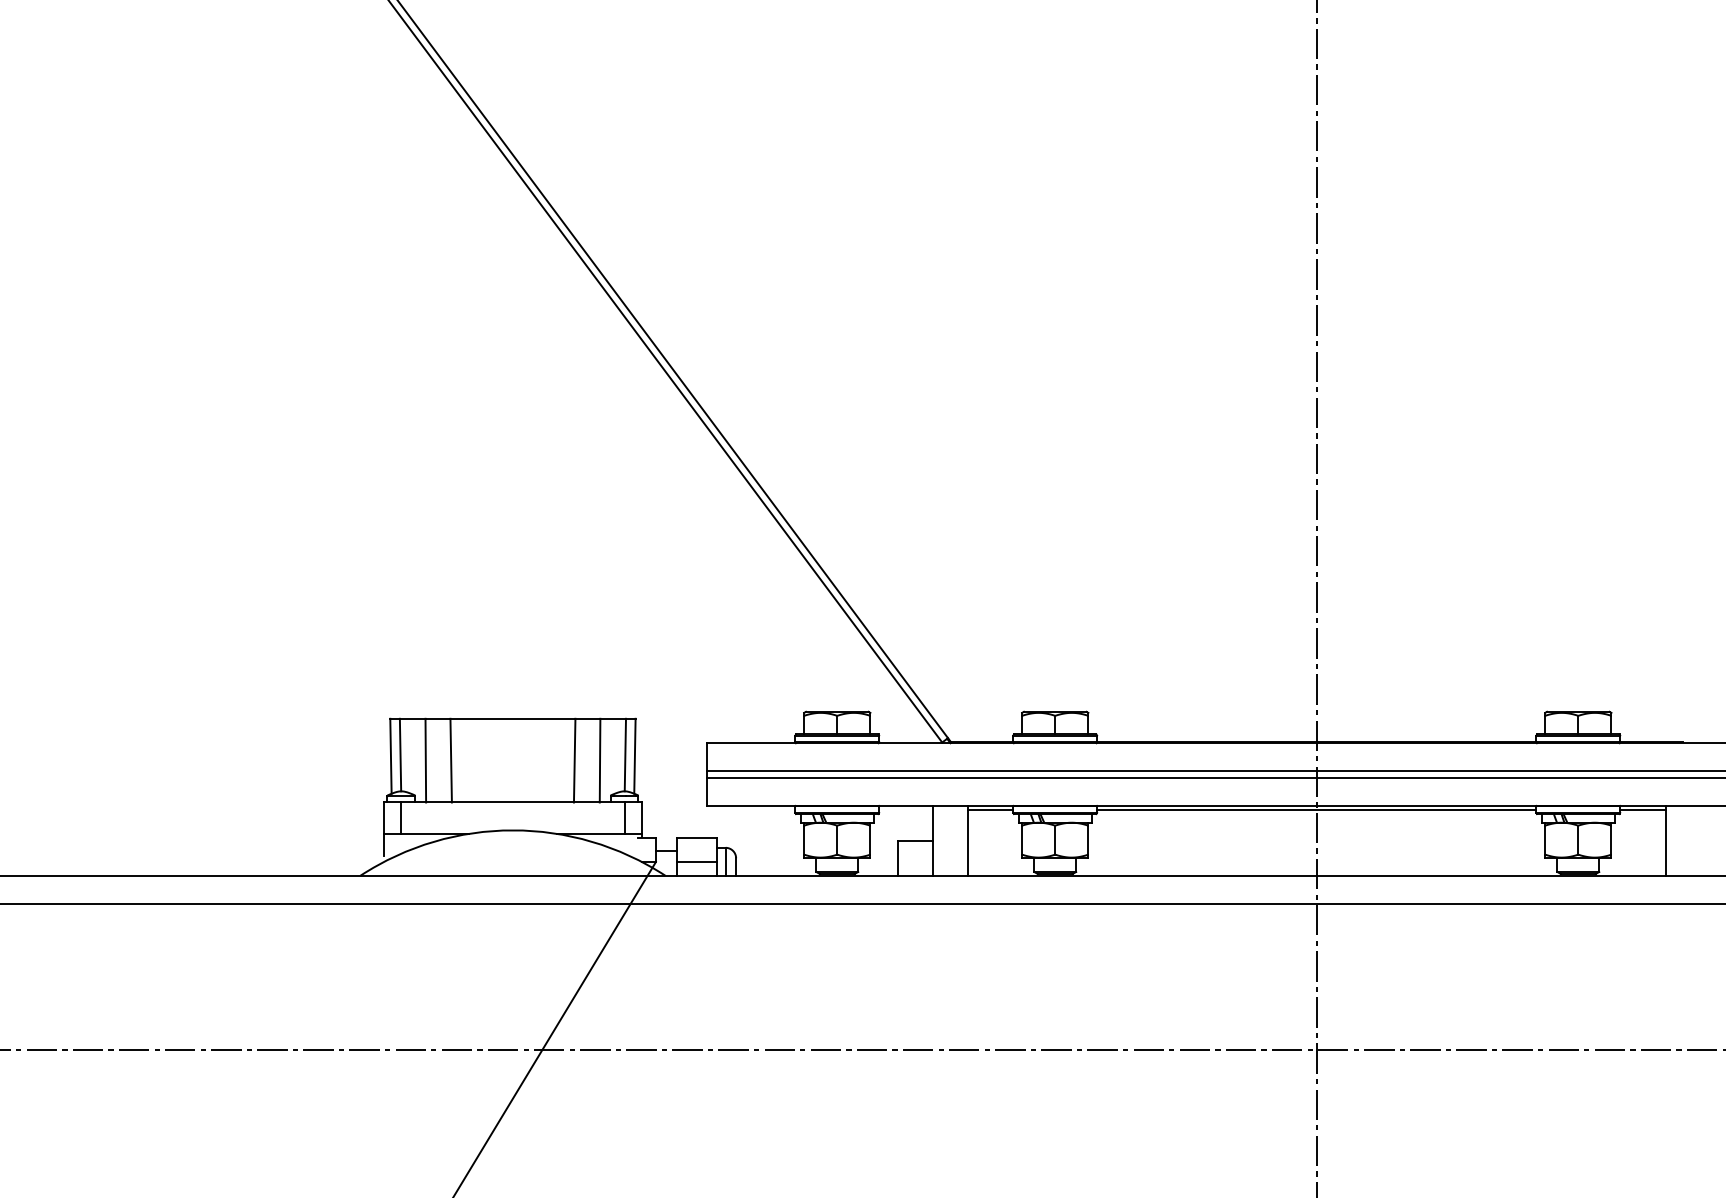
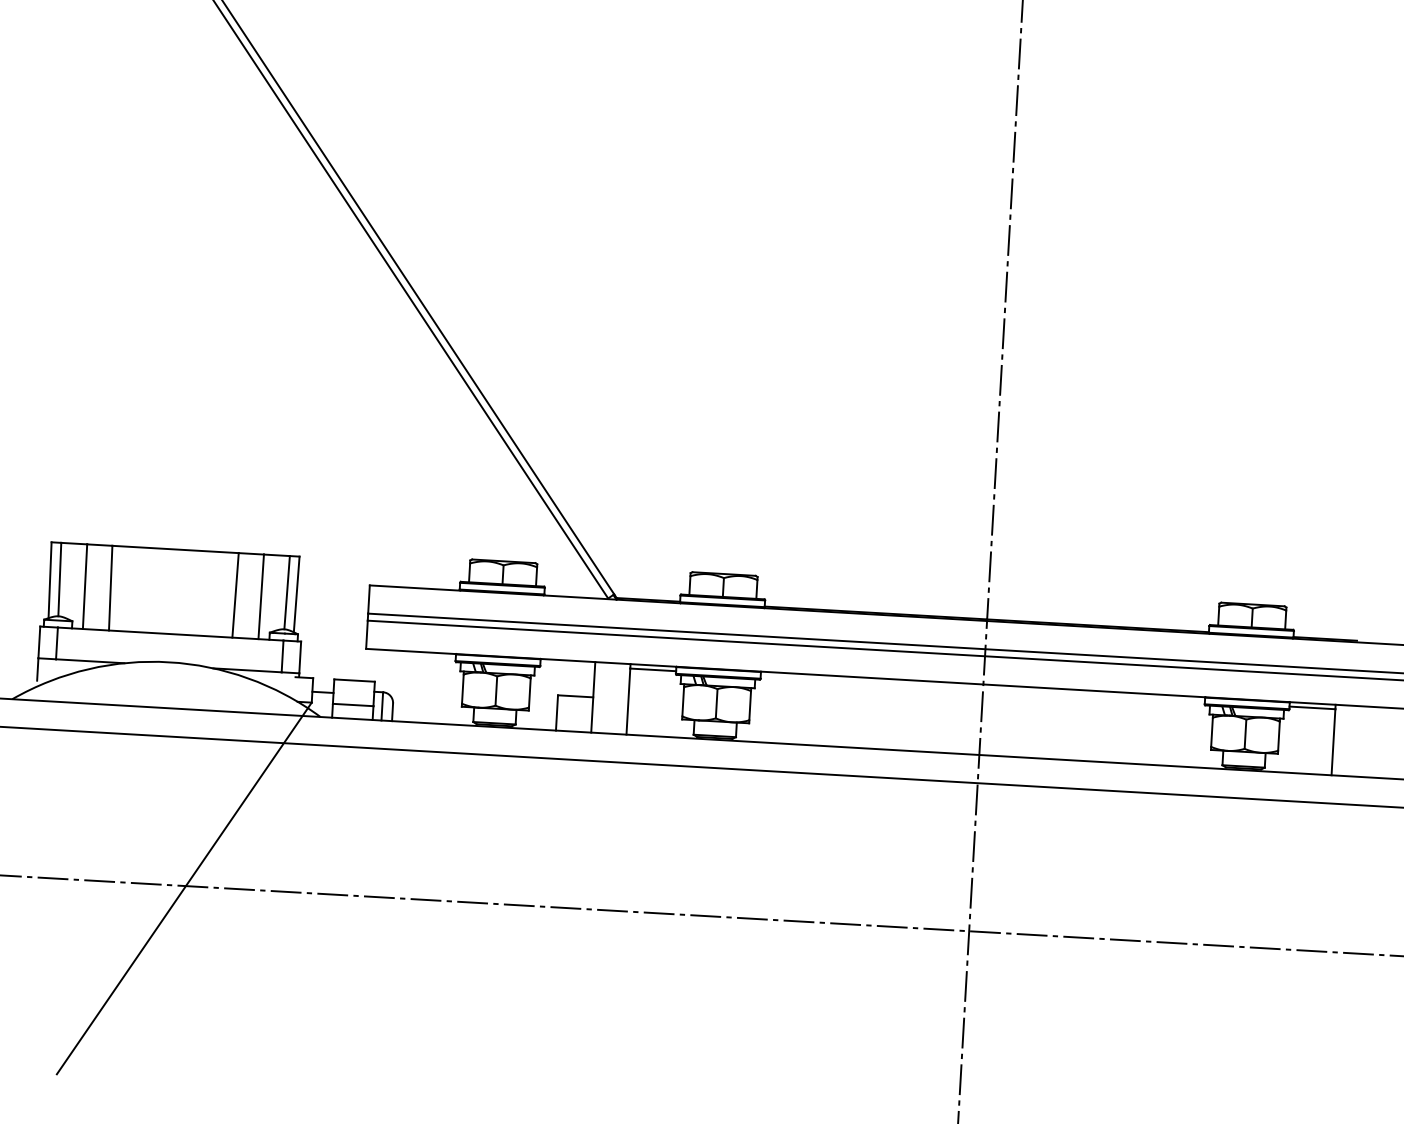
line: (1316, 810) -> (982, 689), removed

